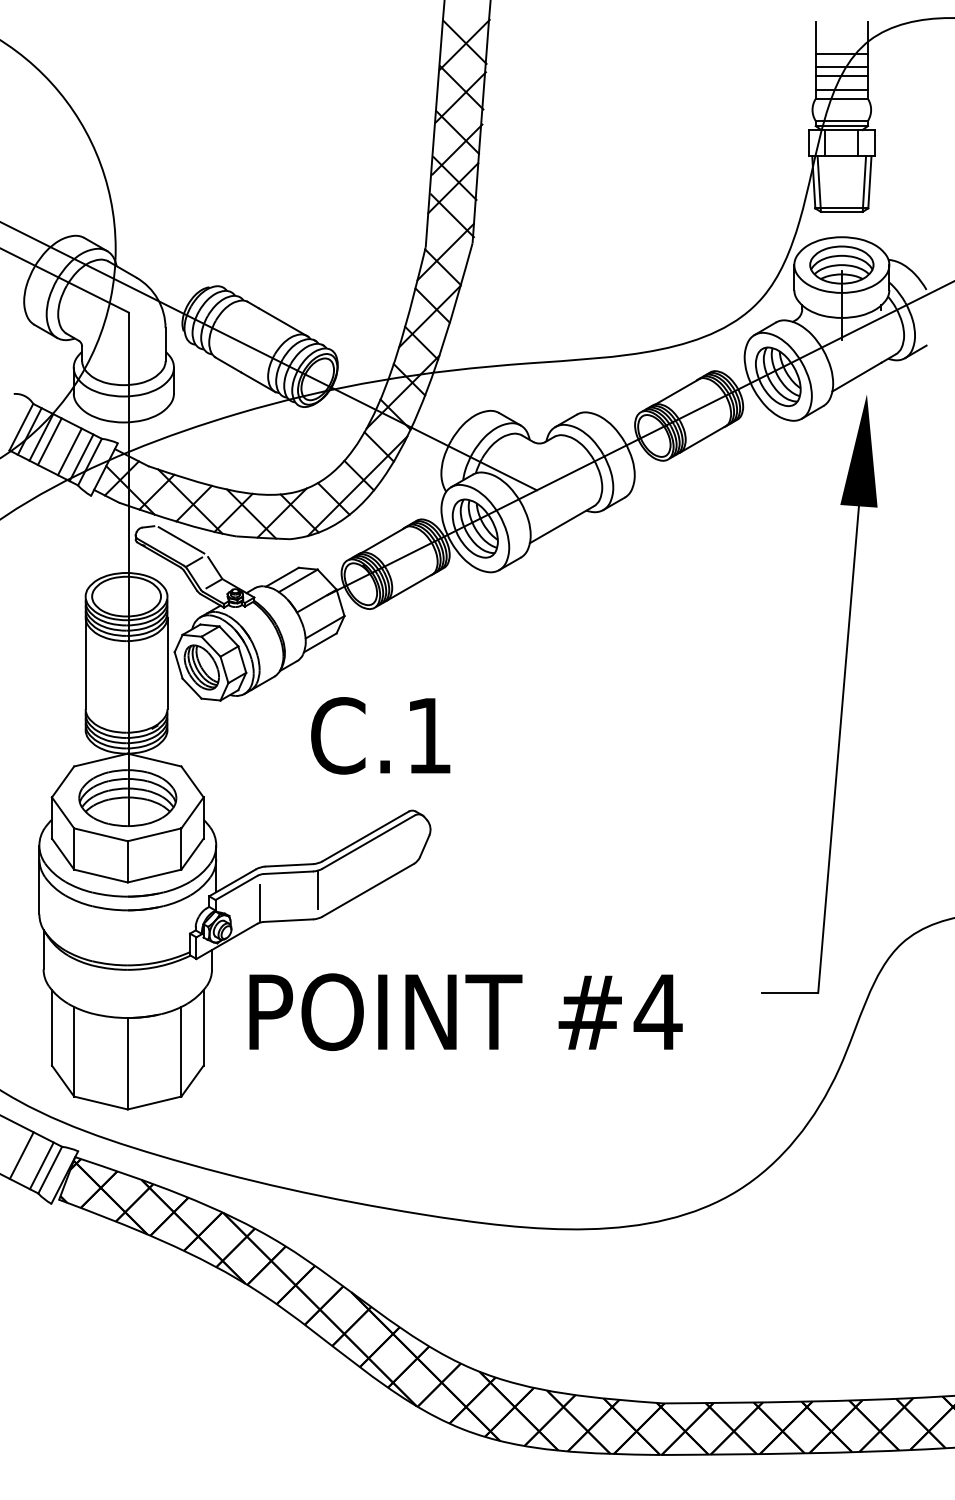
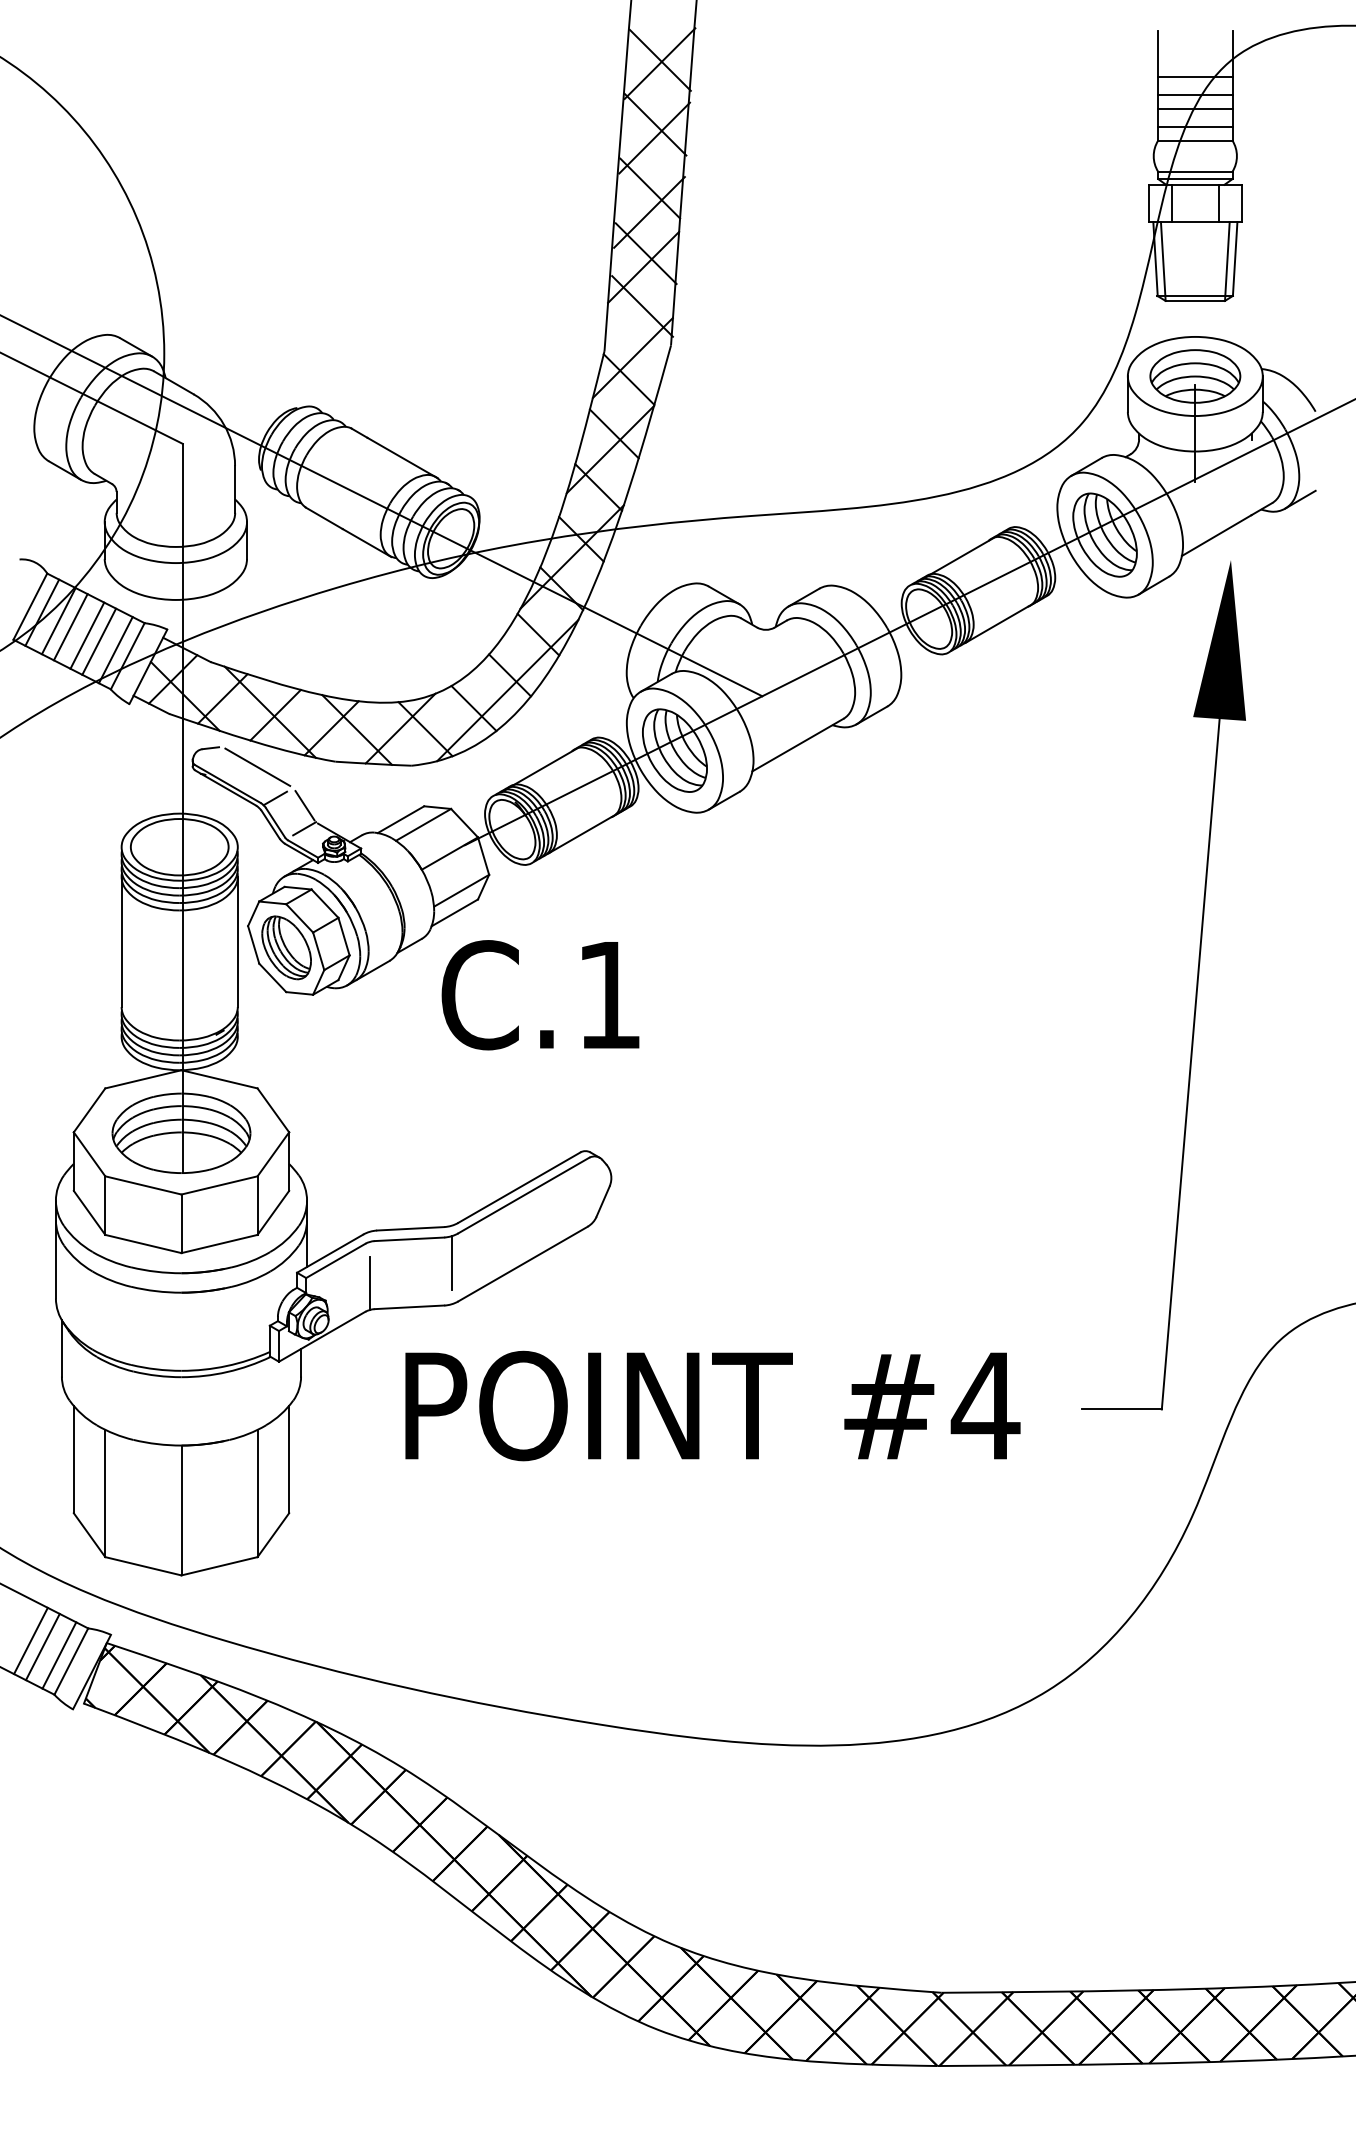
line: (61, 447) -> (87, 635), added
text: (380, 735) -> (540, 994), moved
text: (465, 1011) -> (712, 1405), moved
line: (30, 1159) -> (43, 1646), added

